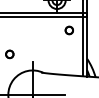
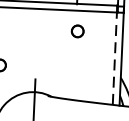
part: (68, 30) -> (76, 31), moved
line: (82, 46) -> (114, 58), solid -> dashed

